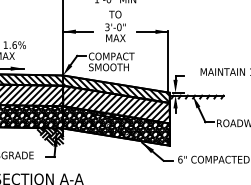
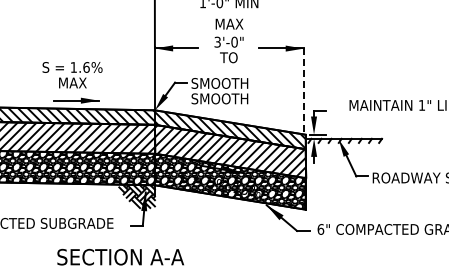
text: (115, 14) -> (229, 23), TO -> MAX
text: (115, 38) -> (229, 57), MAX -> TO
text: (111, 56) -> (223, 83), COMPACT -> SMOOTH
line: (168, 60) -> (303, 89), solid -> dashed

